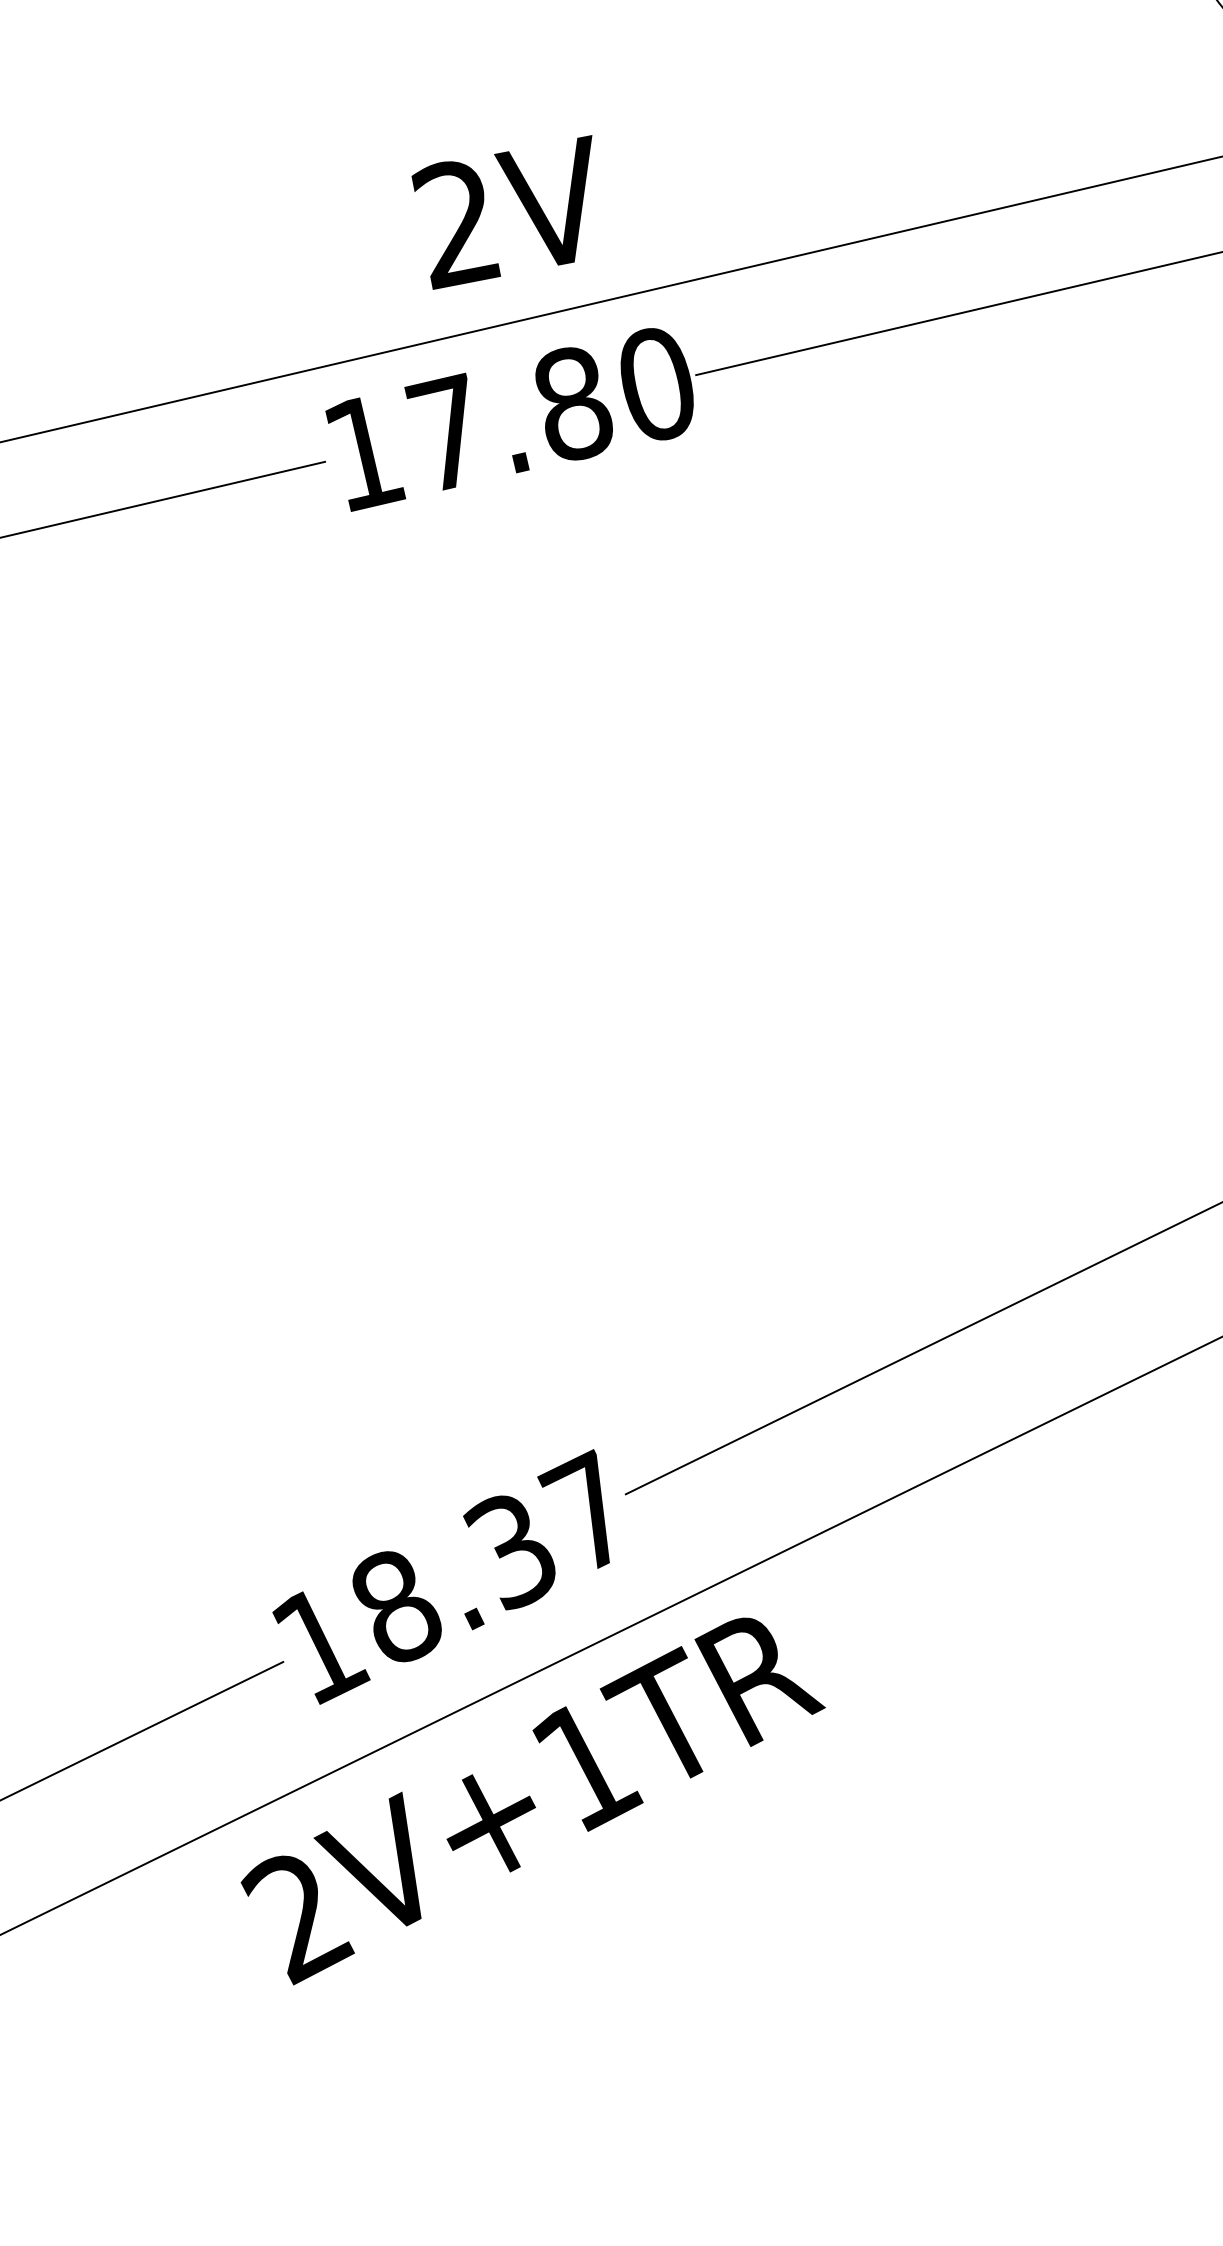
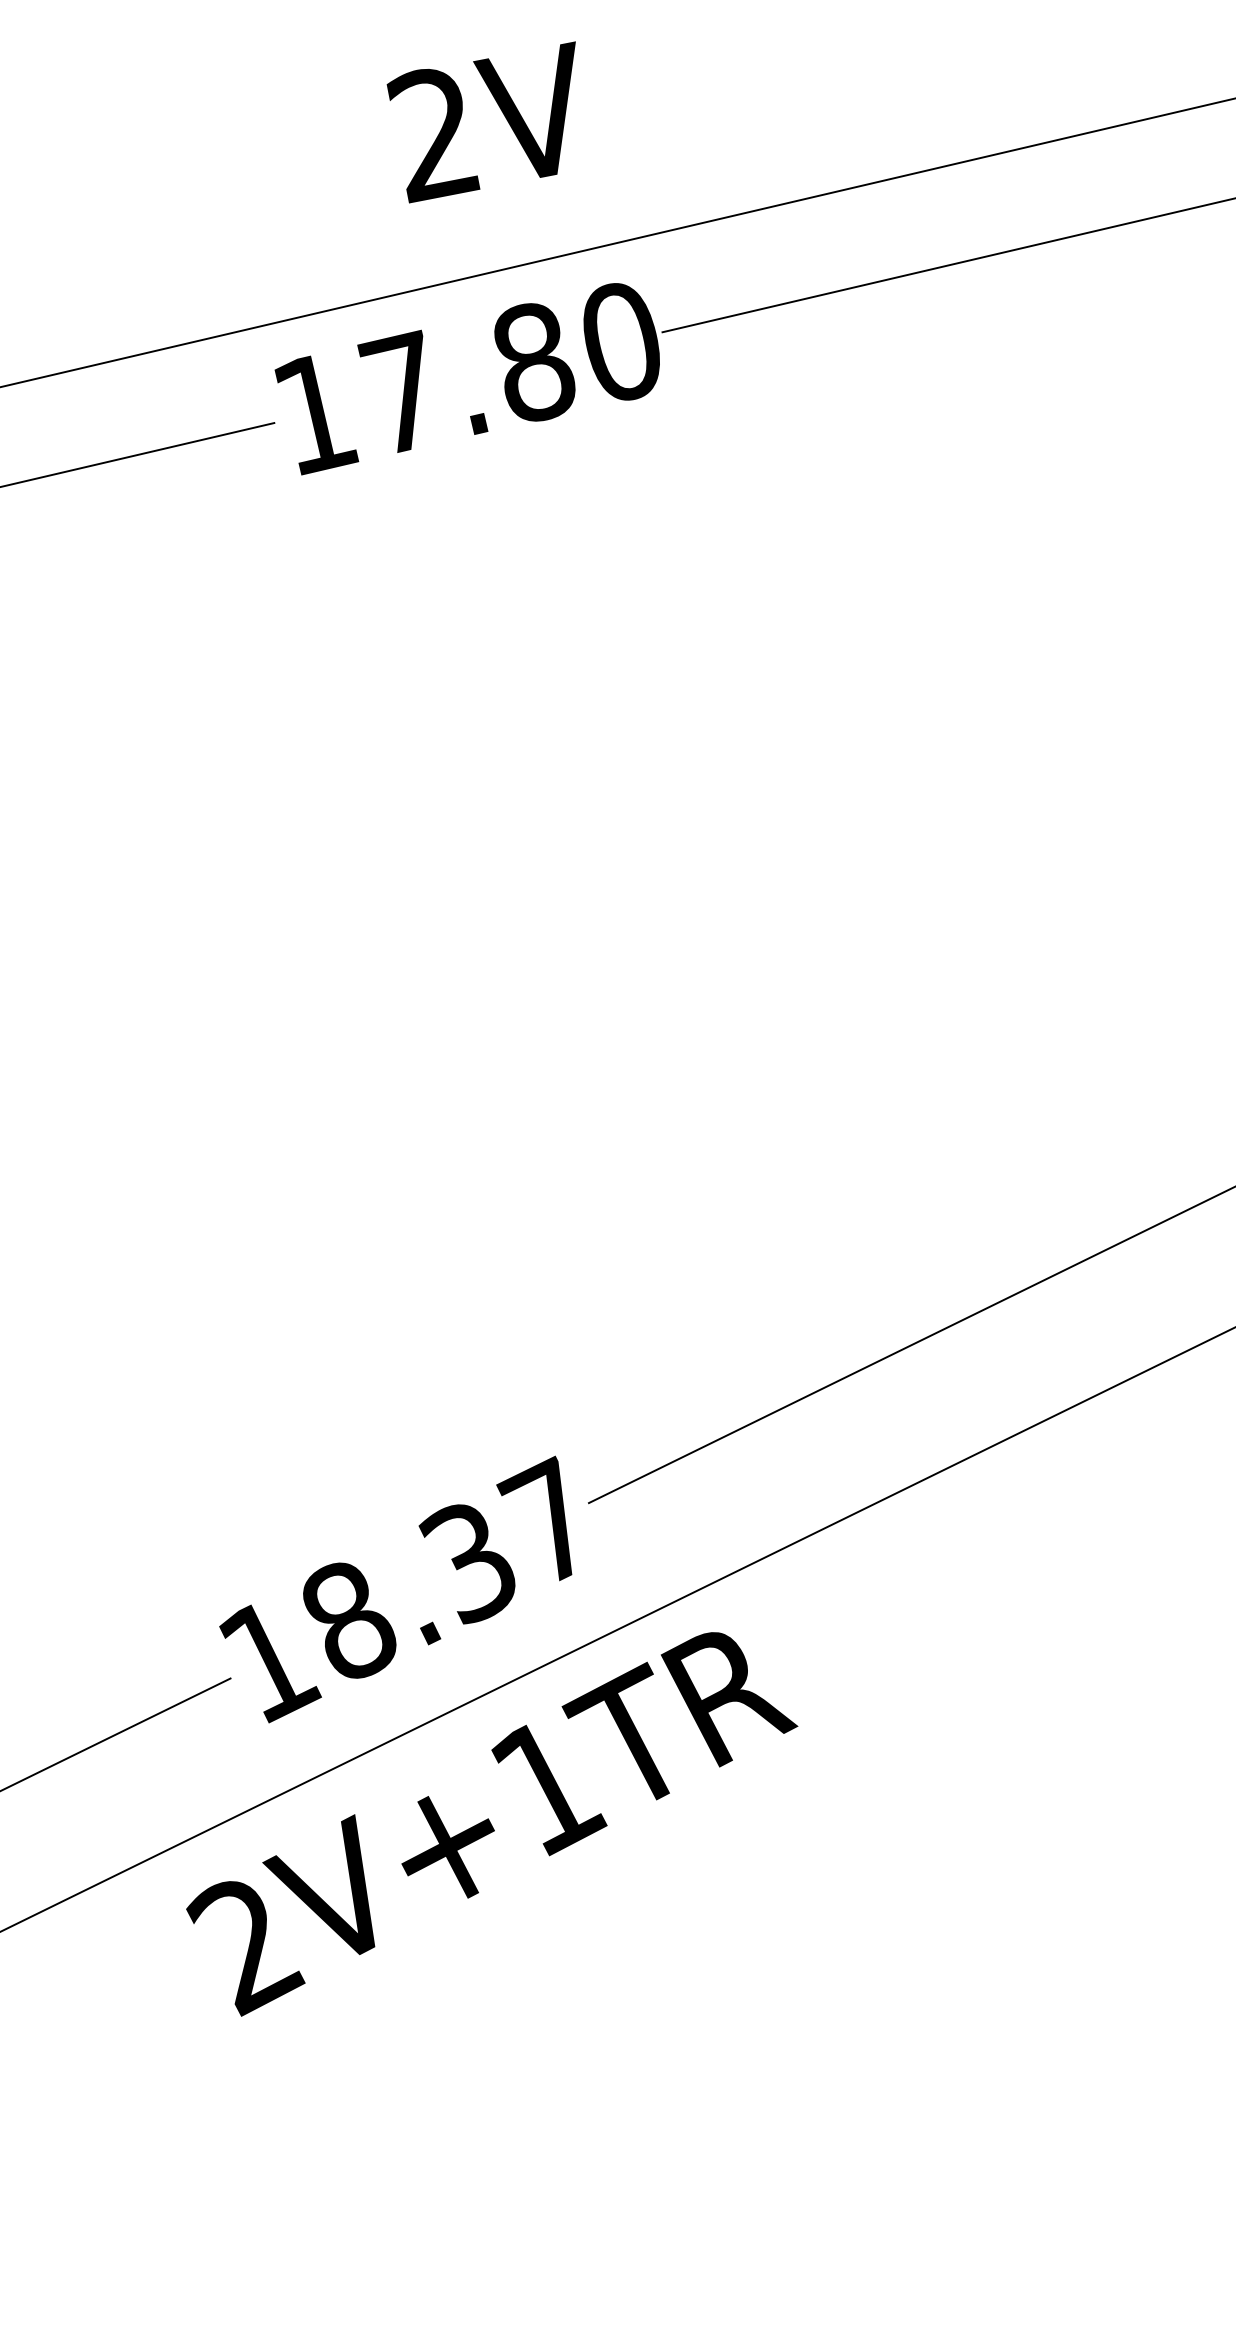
text: (501, 212) -> (480, 122), moved

